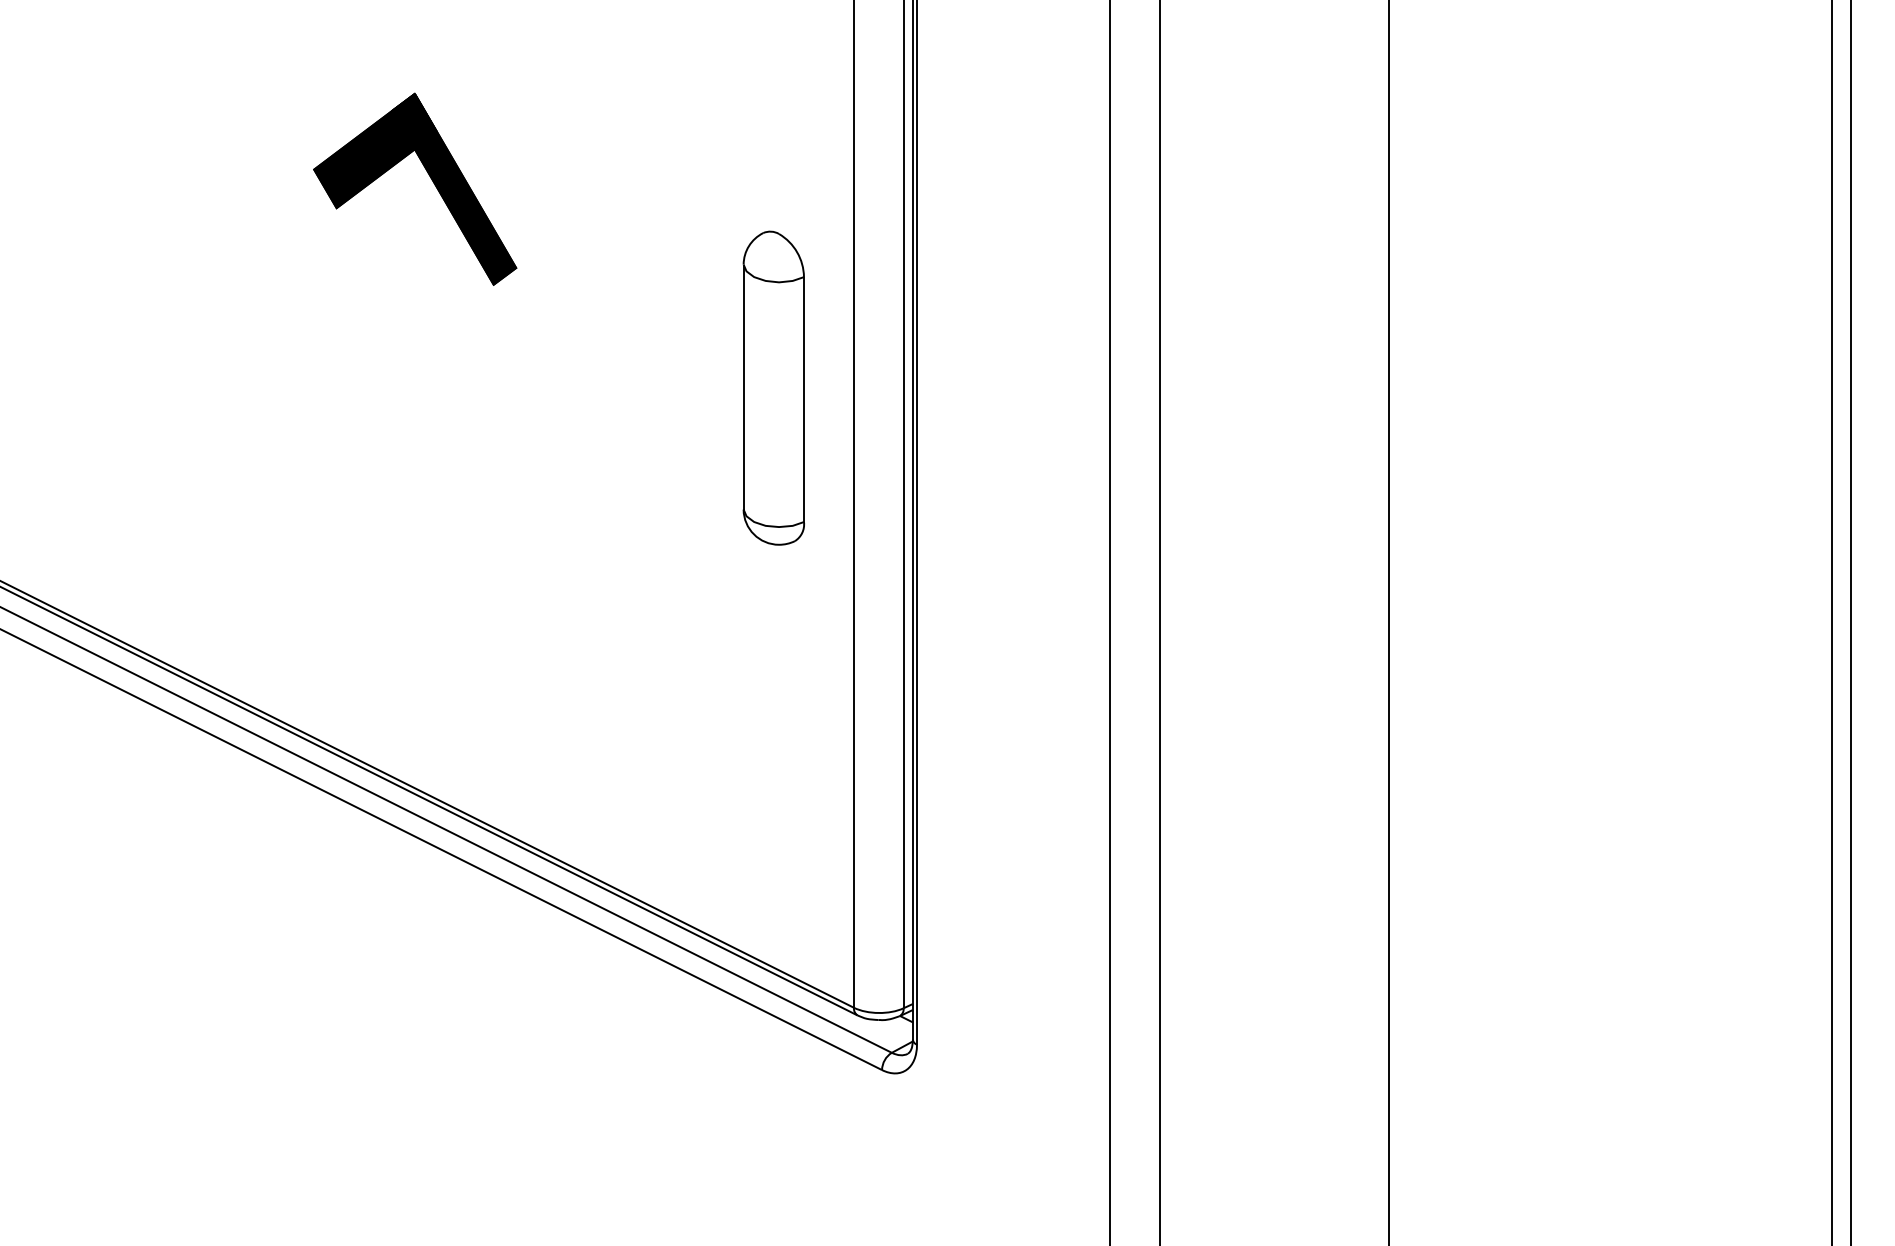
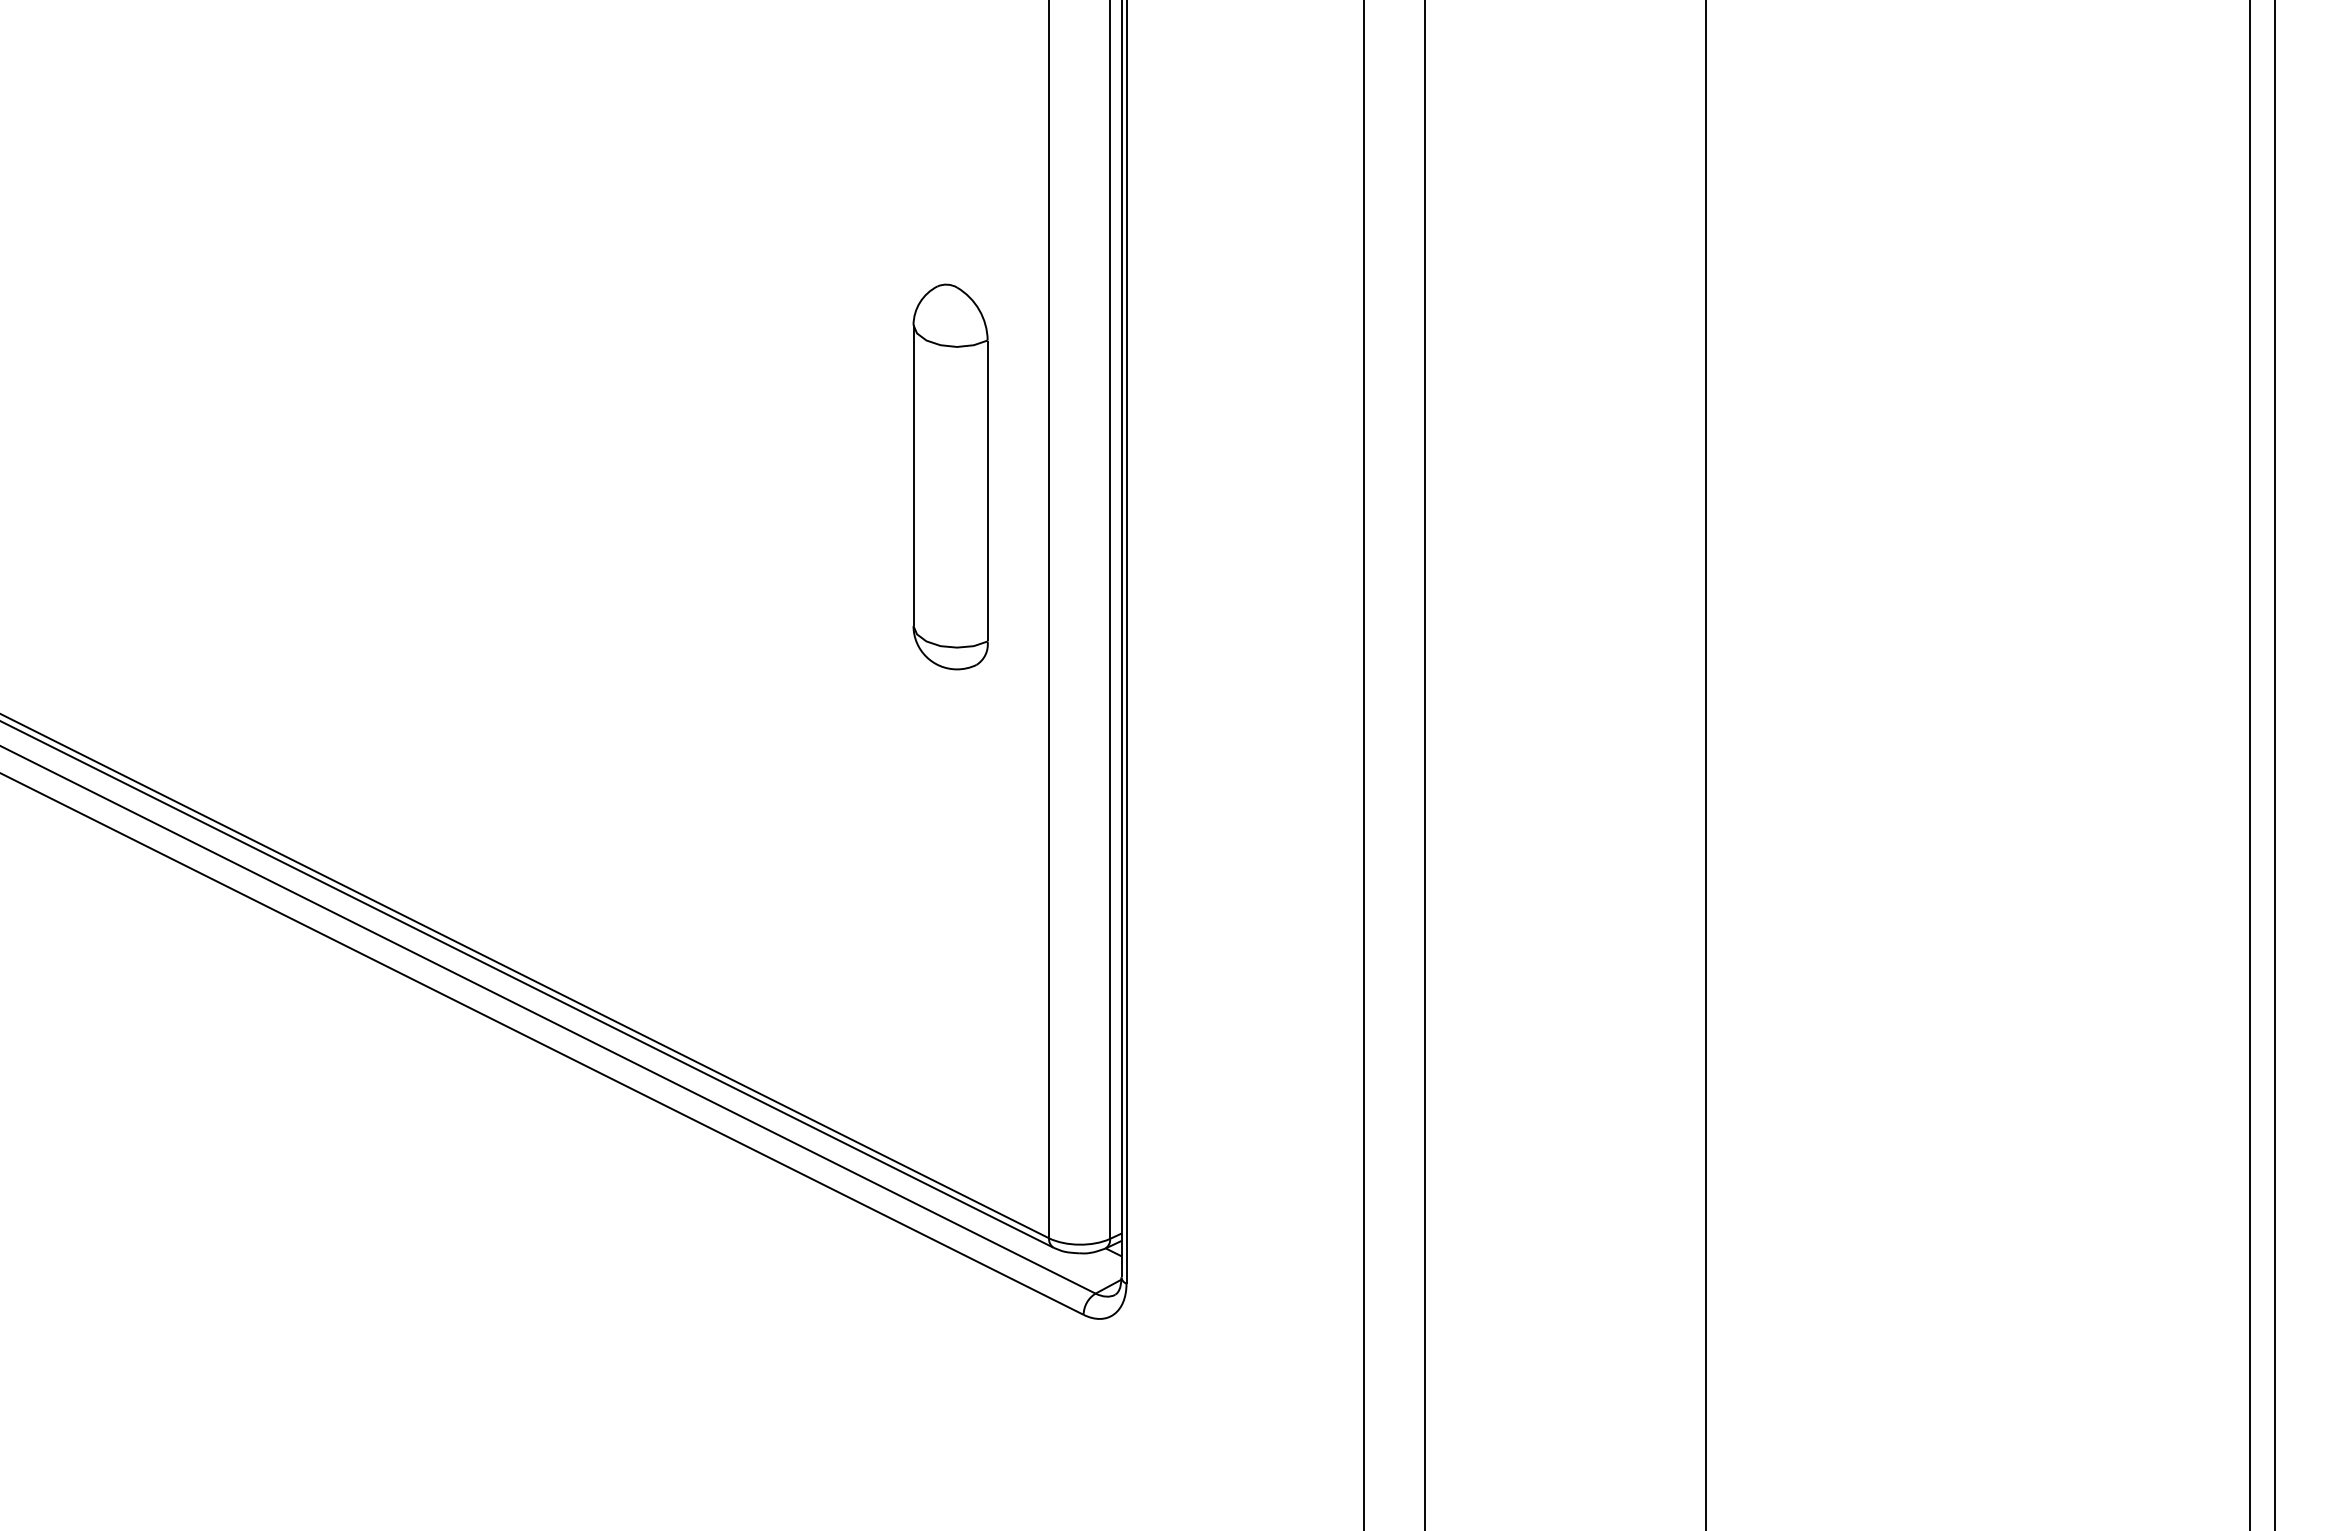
part: (431, 180) -> (529, 221), removed

